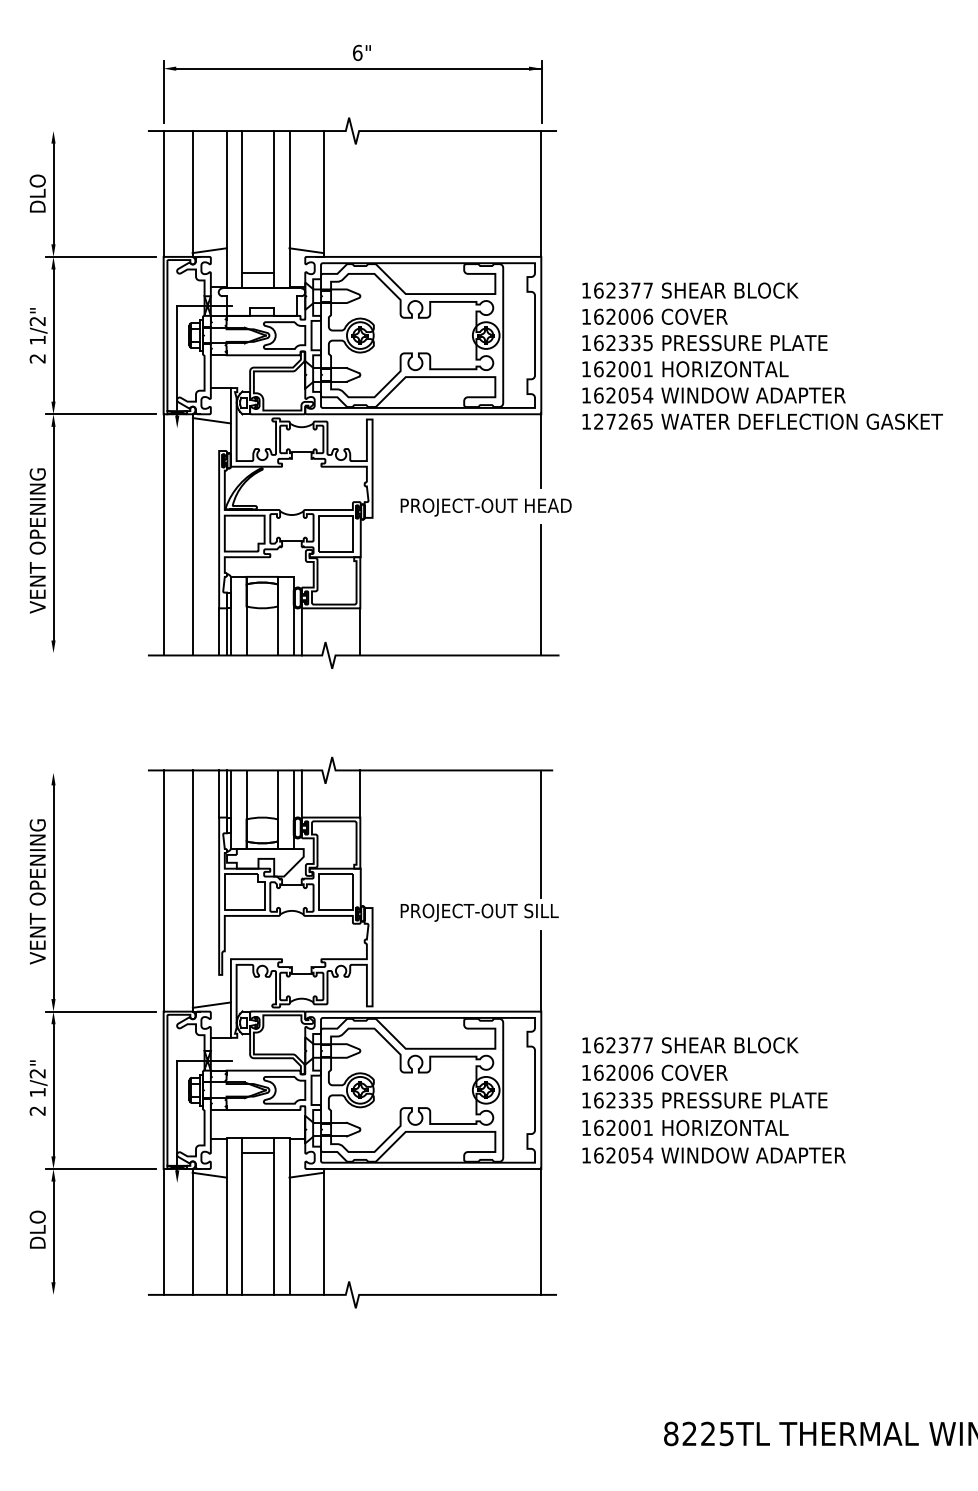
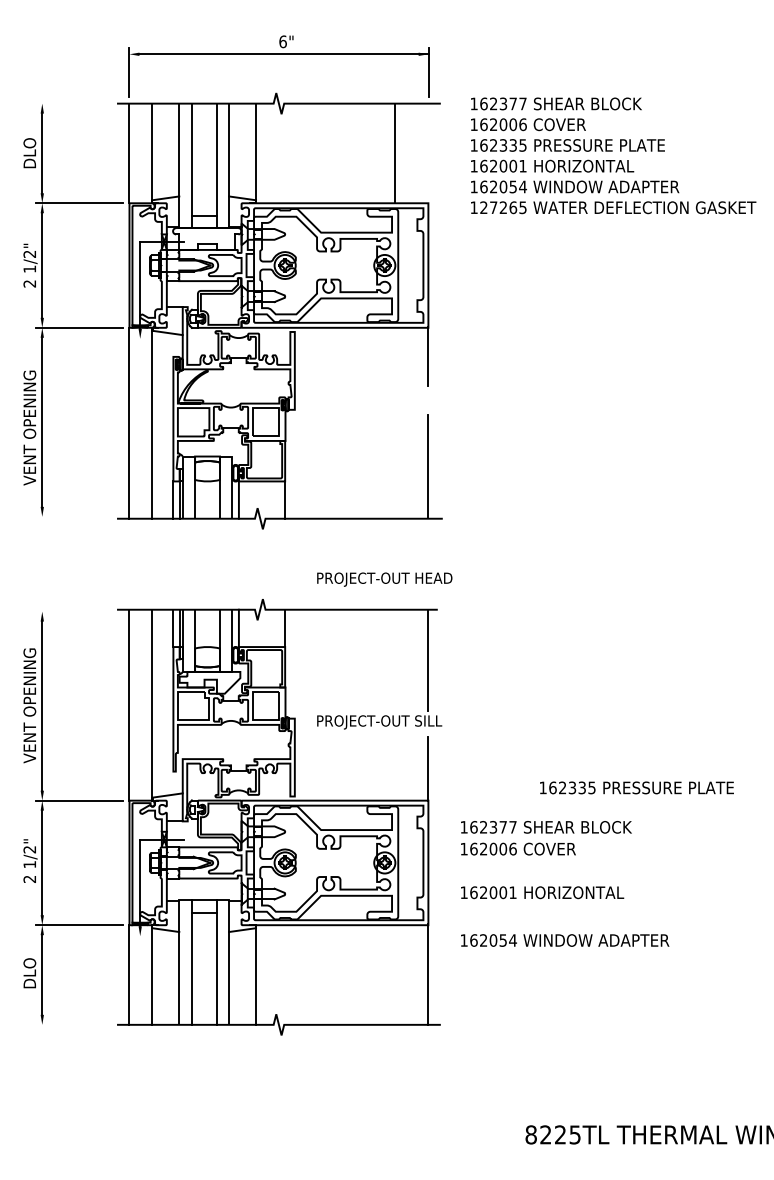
line: (541, 194) -> (395, 153), moved
text: (762, 355) -> (613, 155), moved
text: (485, 507) -> (384, 579), moved
text: (704, 1099) -> (636, 787), moved
text: (714, 1155) -> (565, 940), moved

